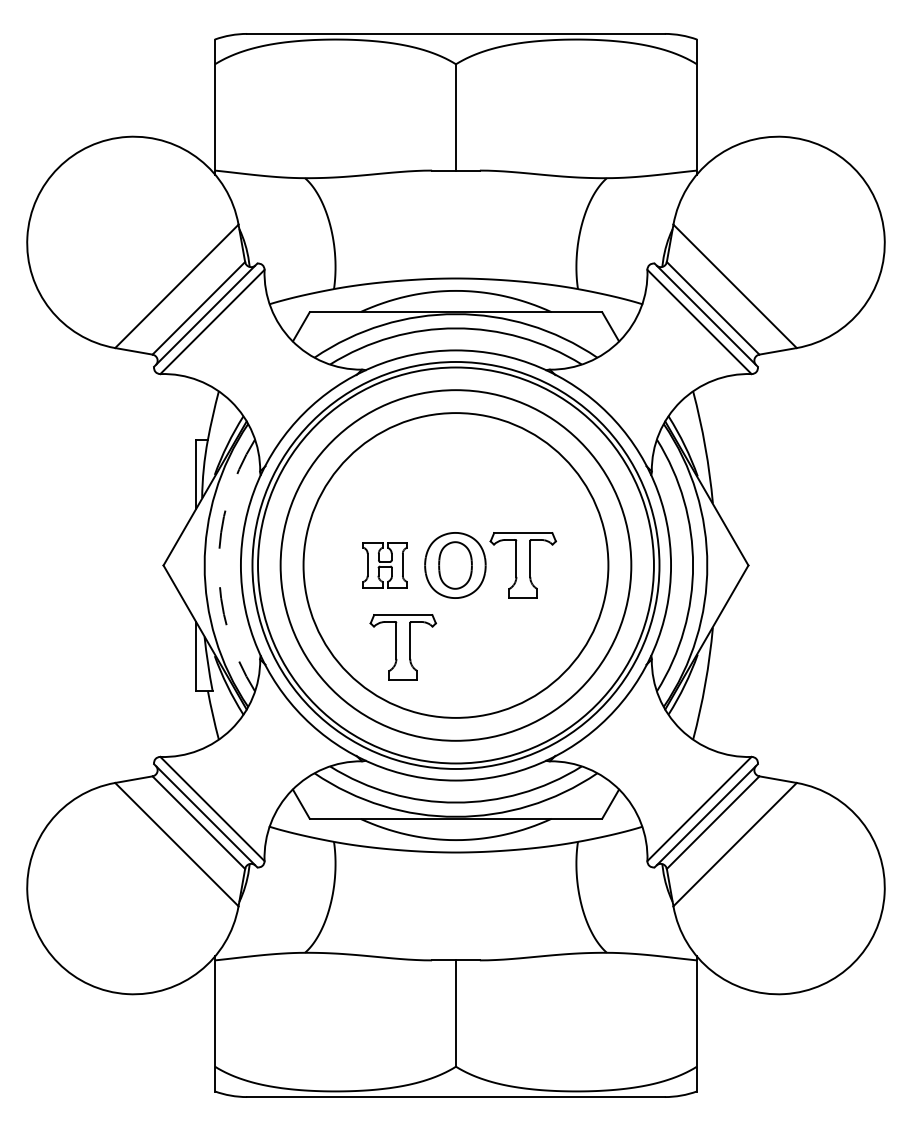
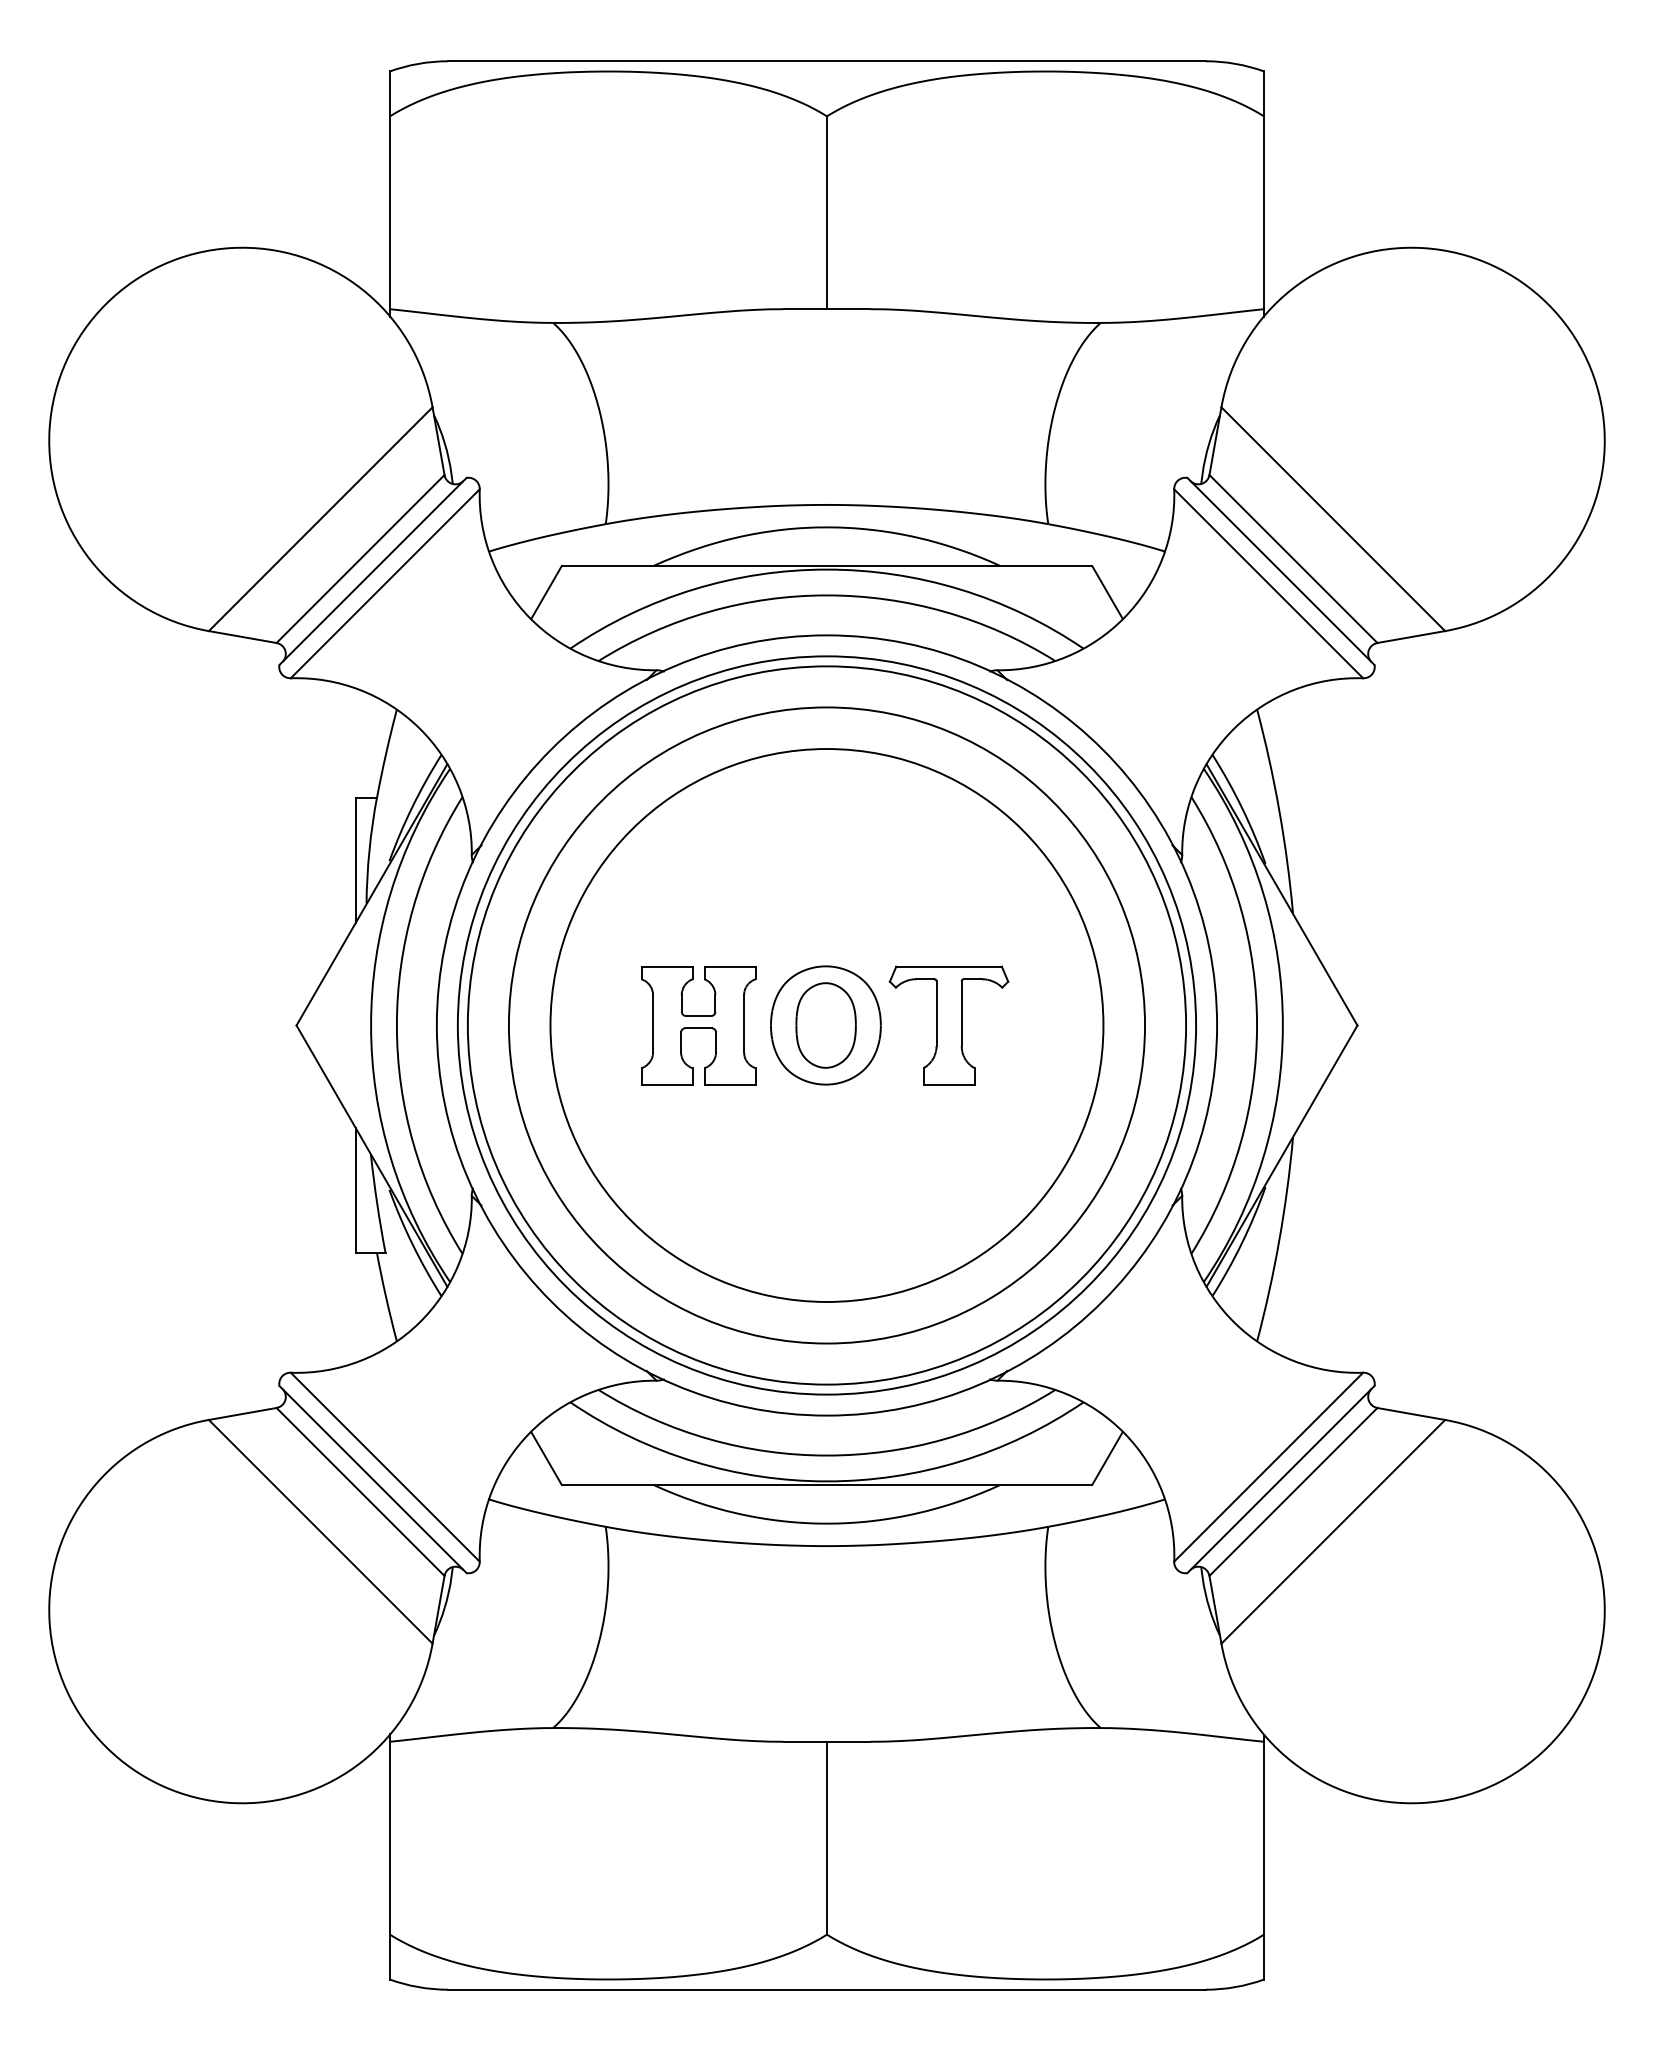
arc: (218, 565) -> (396, 1025), dashed -> solid
part: (385, 565) -> (699, 1025), size x1.43
part: (402, 647) -> (729, 1174), removed

